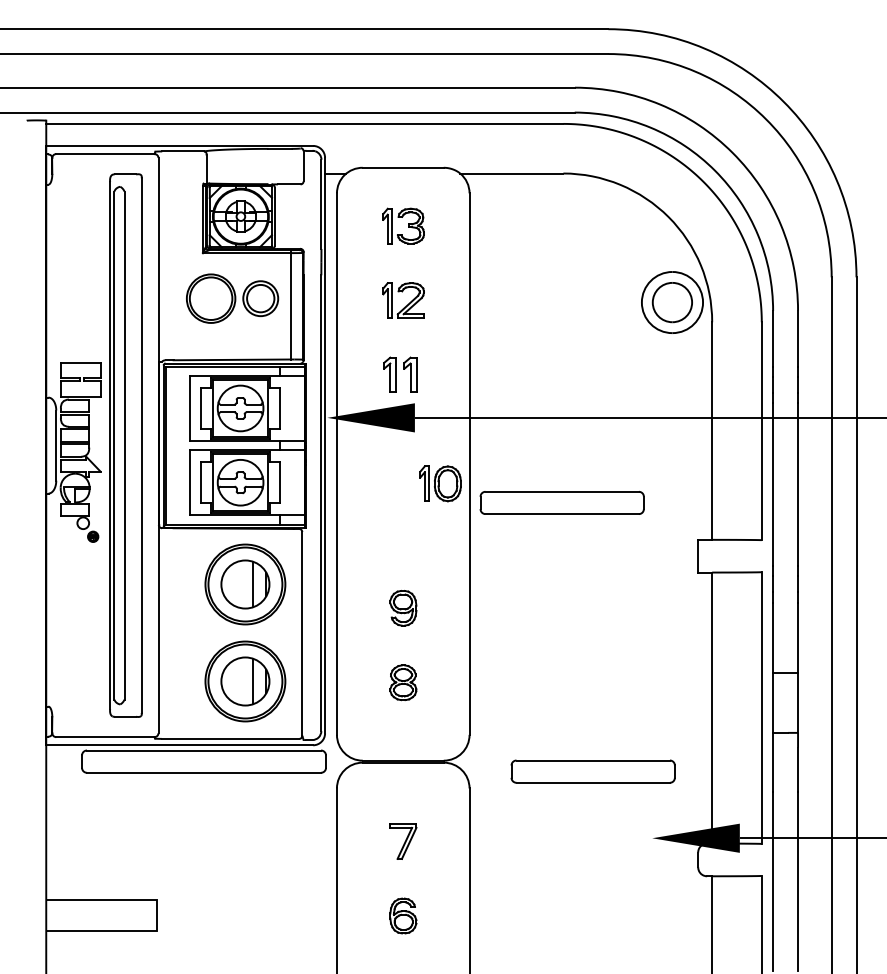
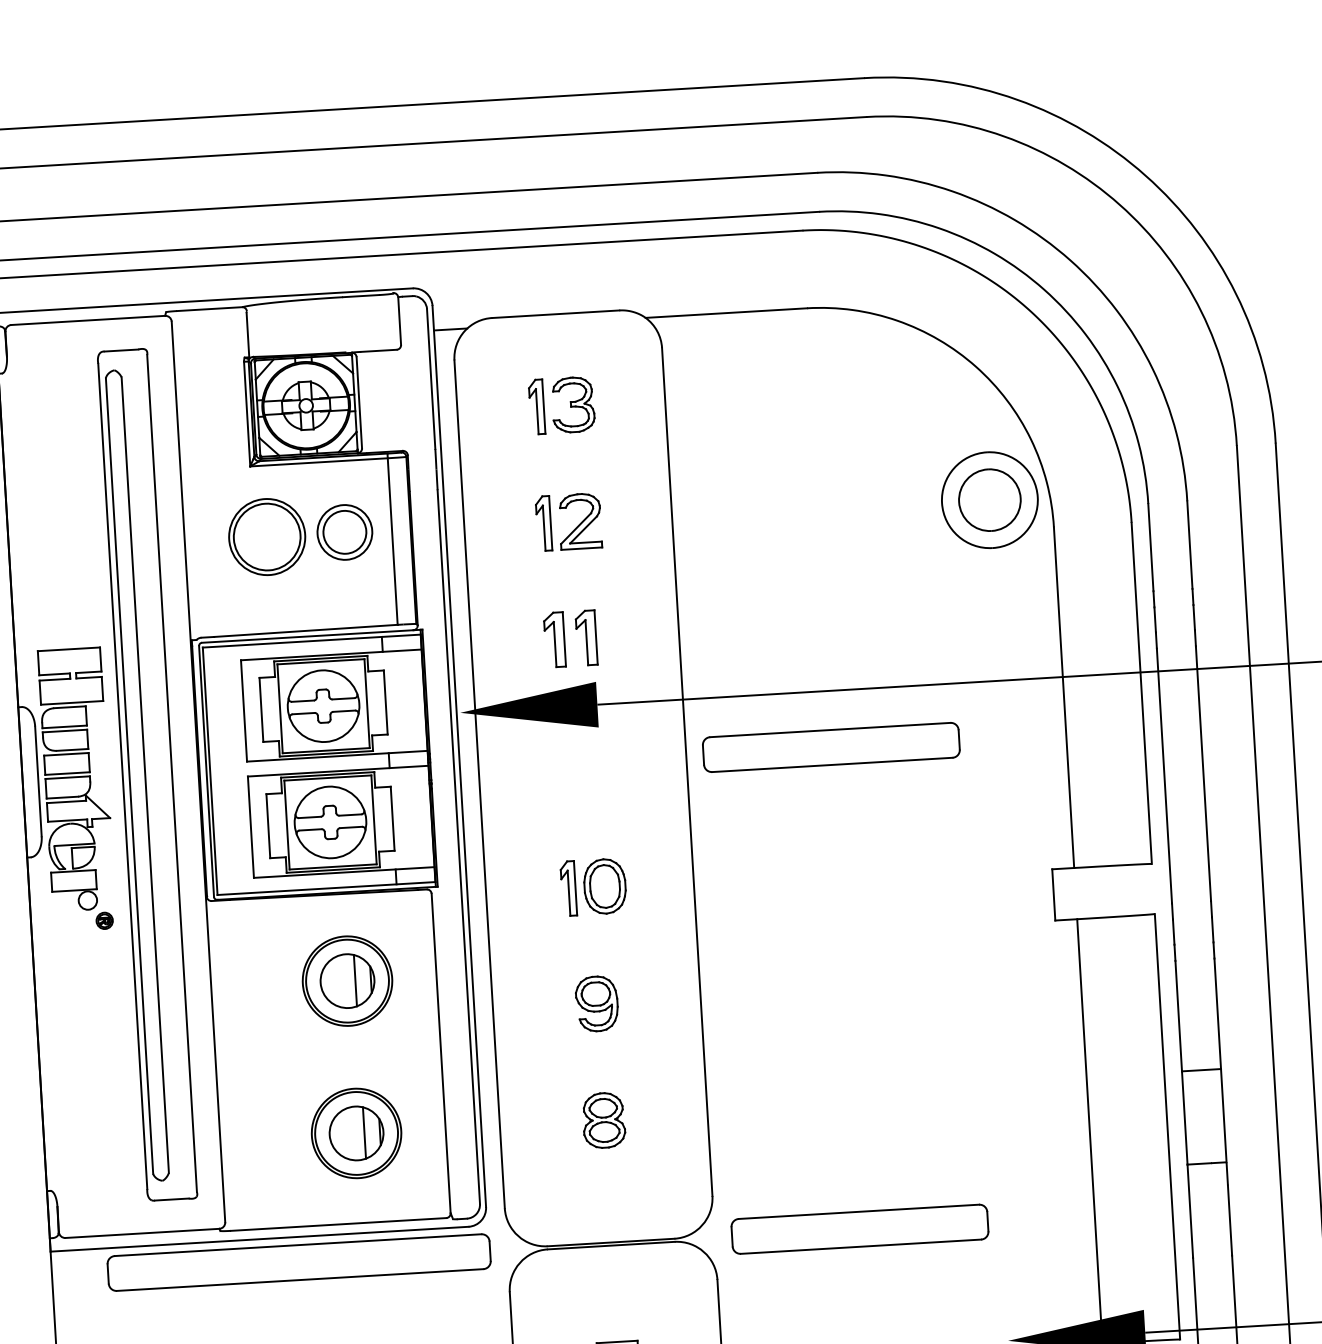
part: (440, 483) -> (593, 886), moved
part: (561, 502) -> (830, 746), moved
part: (245, 583) -> (347, 979), size x0.71
part: (245, 681) -> (356, 1133), size x0.71
part: (592, 771) -> (858, 1229), moved

